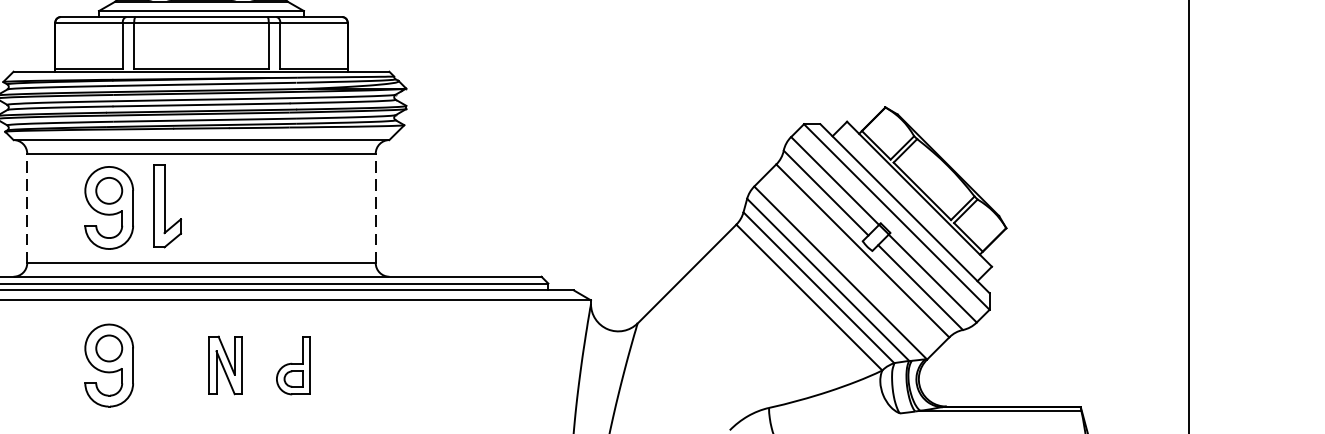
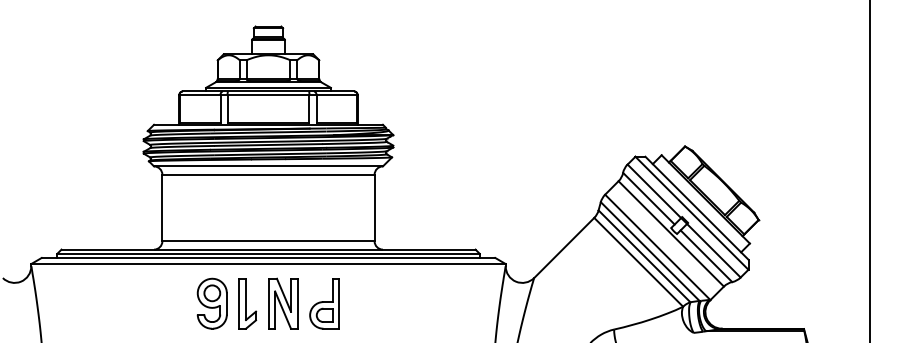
part: (166, 205) -> (247, 303), moved
line: (27, 207) -> (162, 207), dashed -> solid
part: (107, 207) -> (211, 207), removed
line: (375, 207) -> (374, 207), dashed -> solid
part: (226, 365) -> (283, 303), size x1.43
part: (293, 365) -> (324, 303), size x1.43

